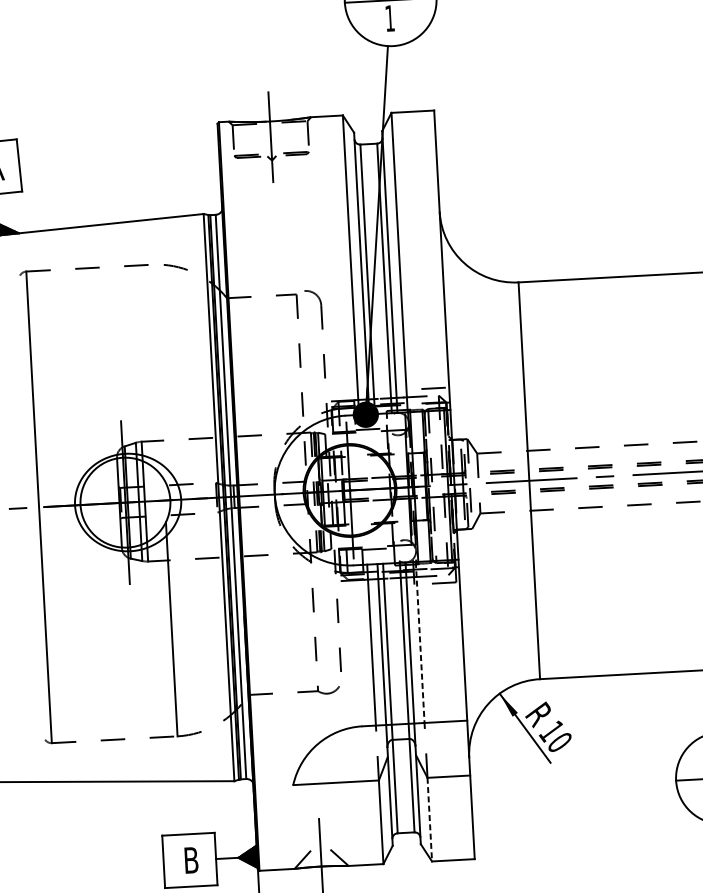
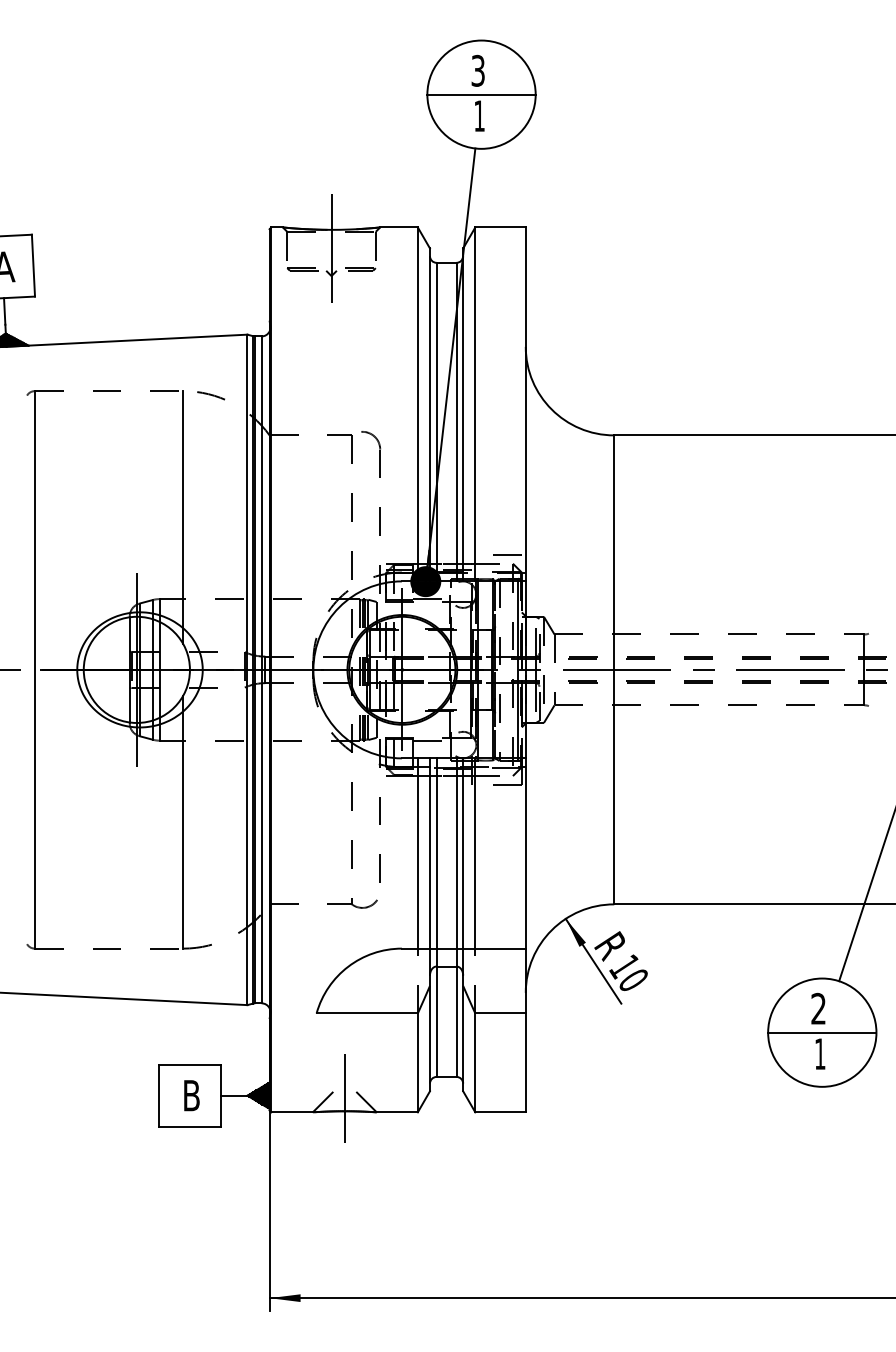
line: (157, 371) -> (183, 517), added
line: (420, 643) -> (475, 854), dashed -> solid
line: (429, 820) -> (475, 1063), dashed -> solid

